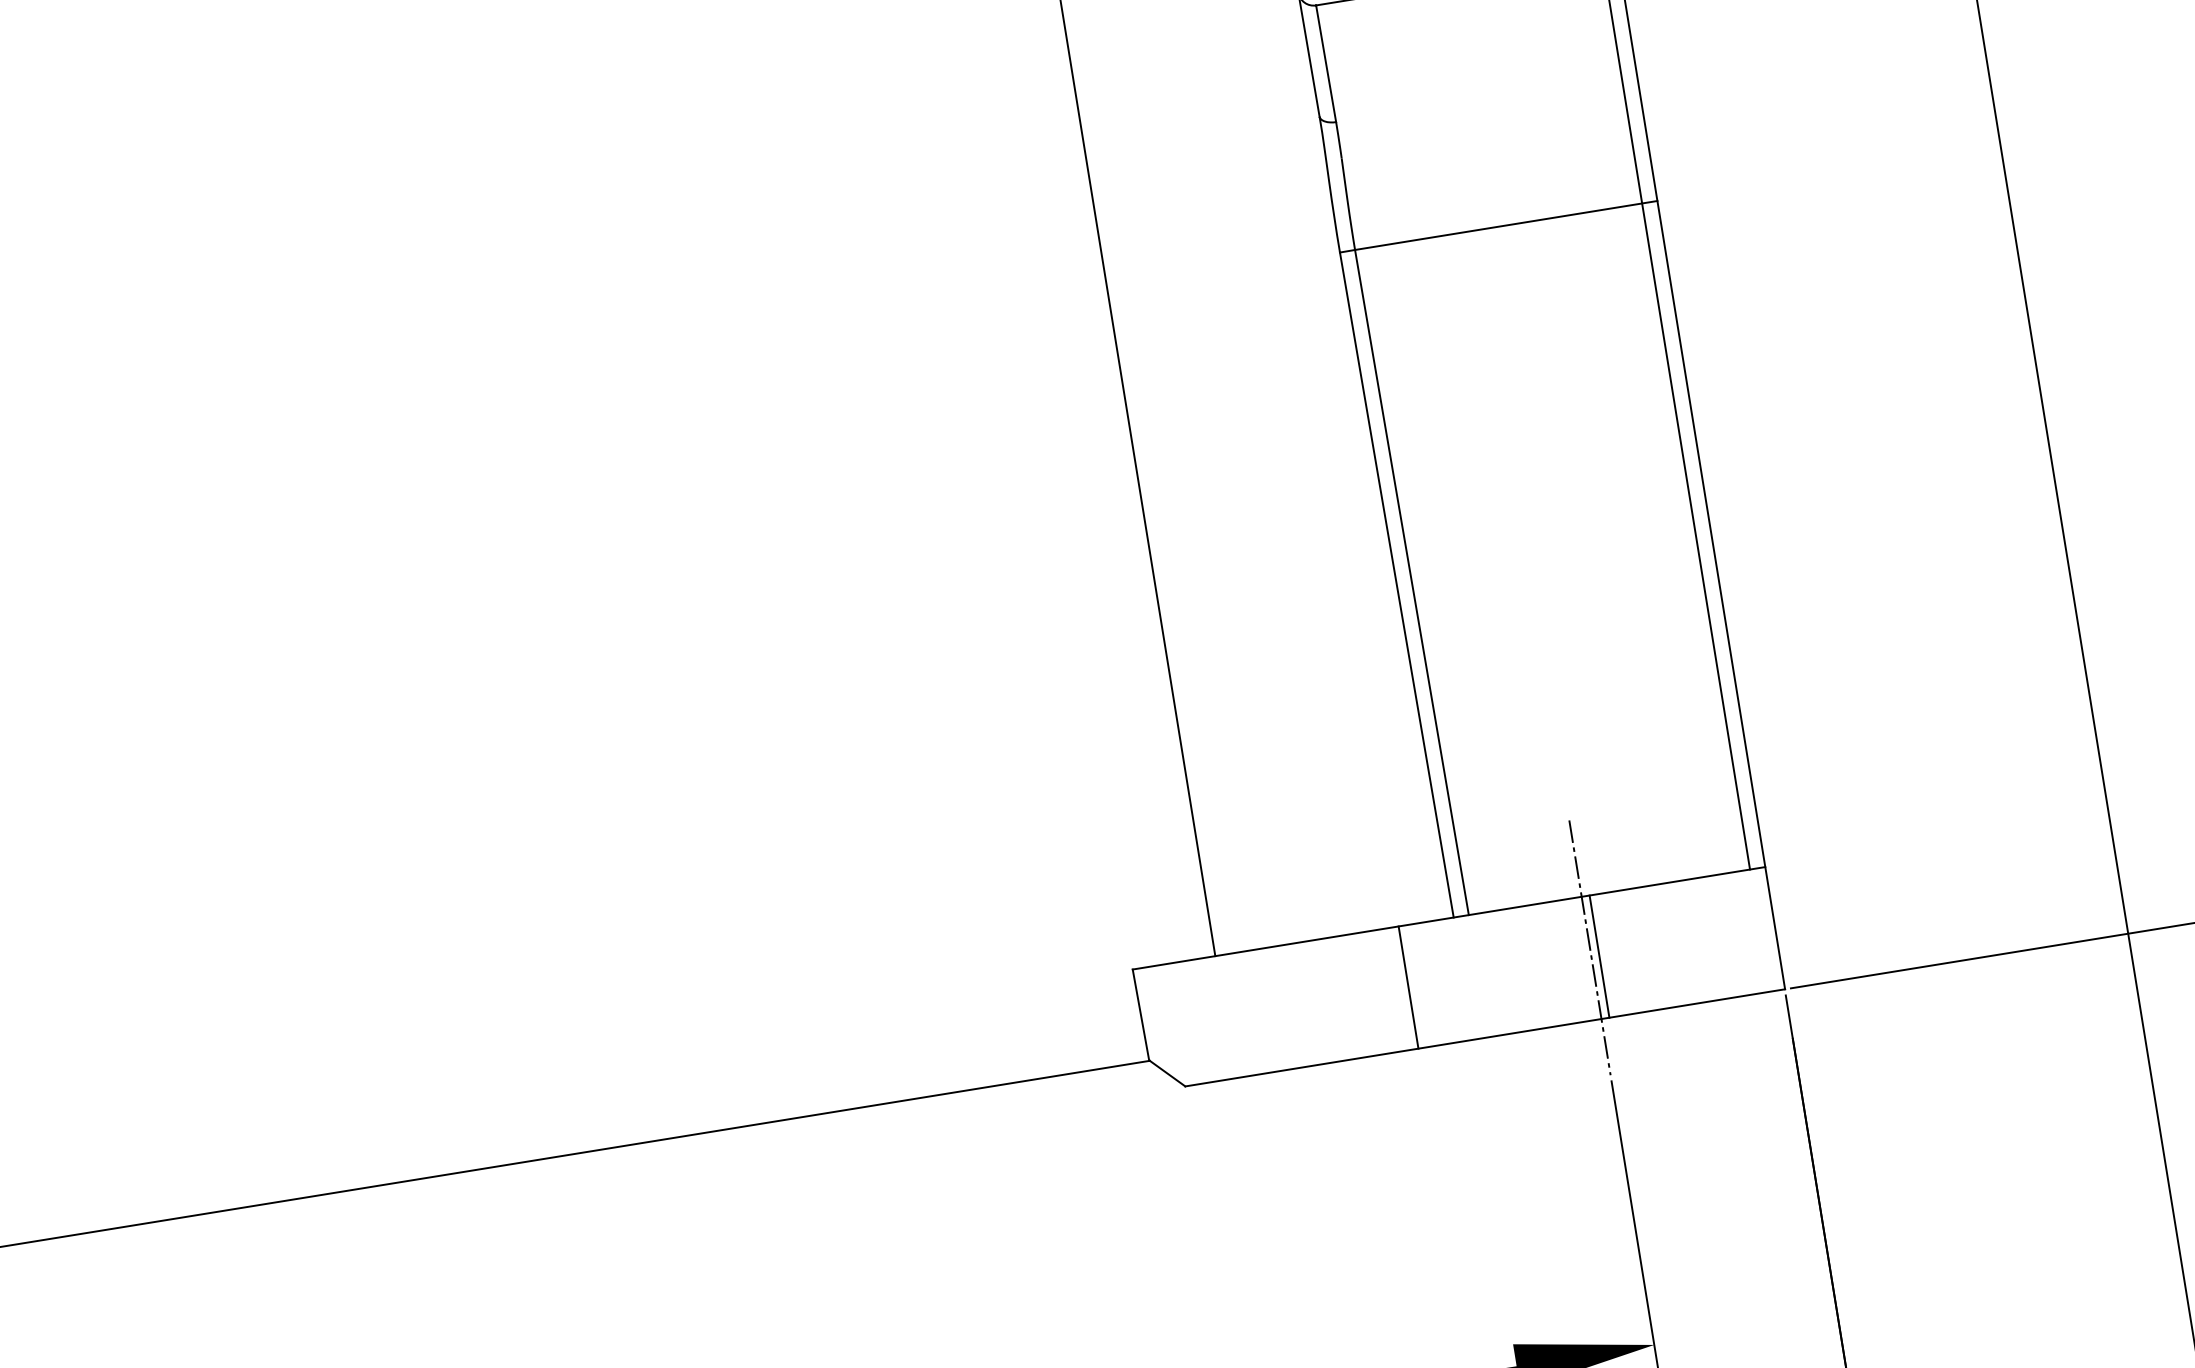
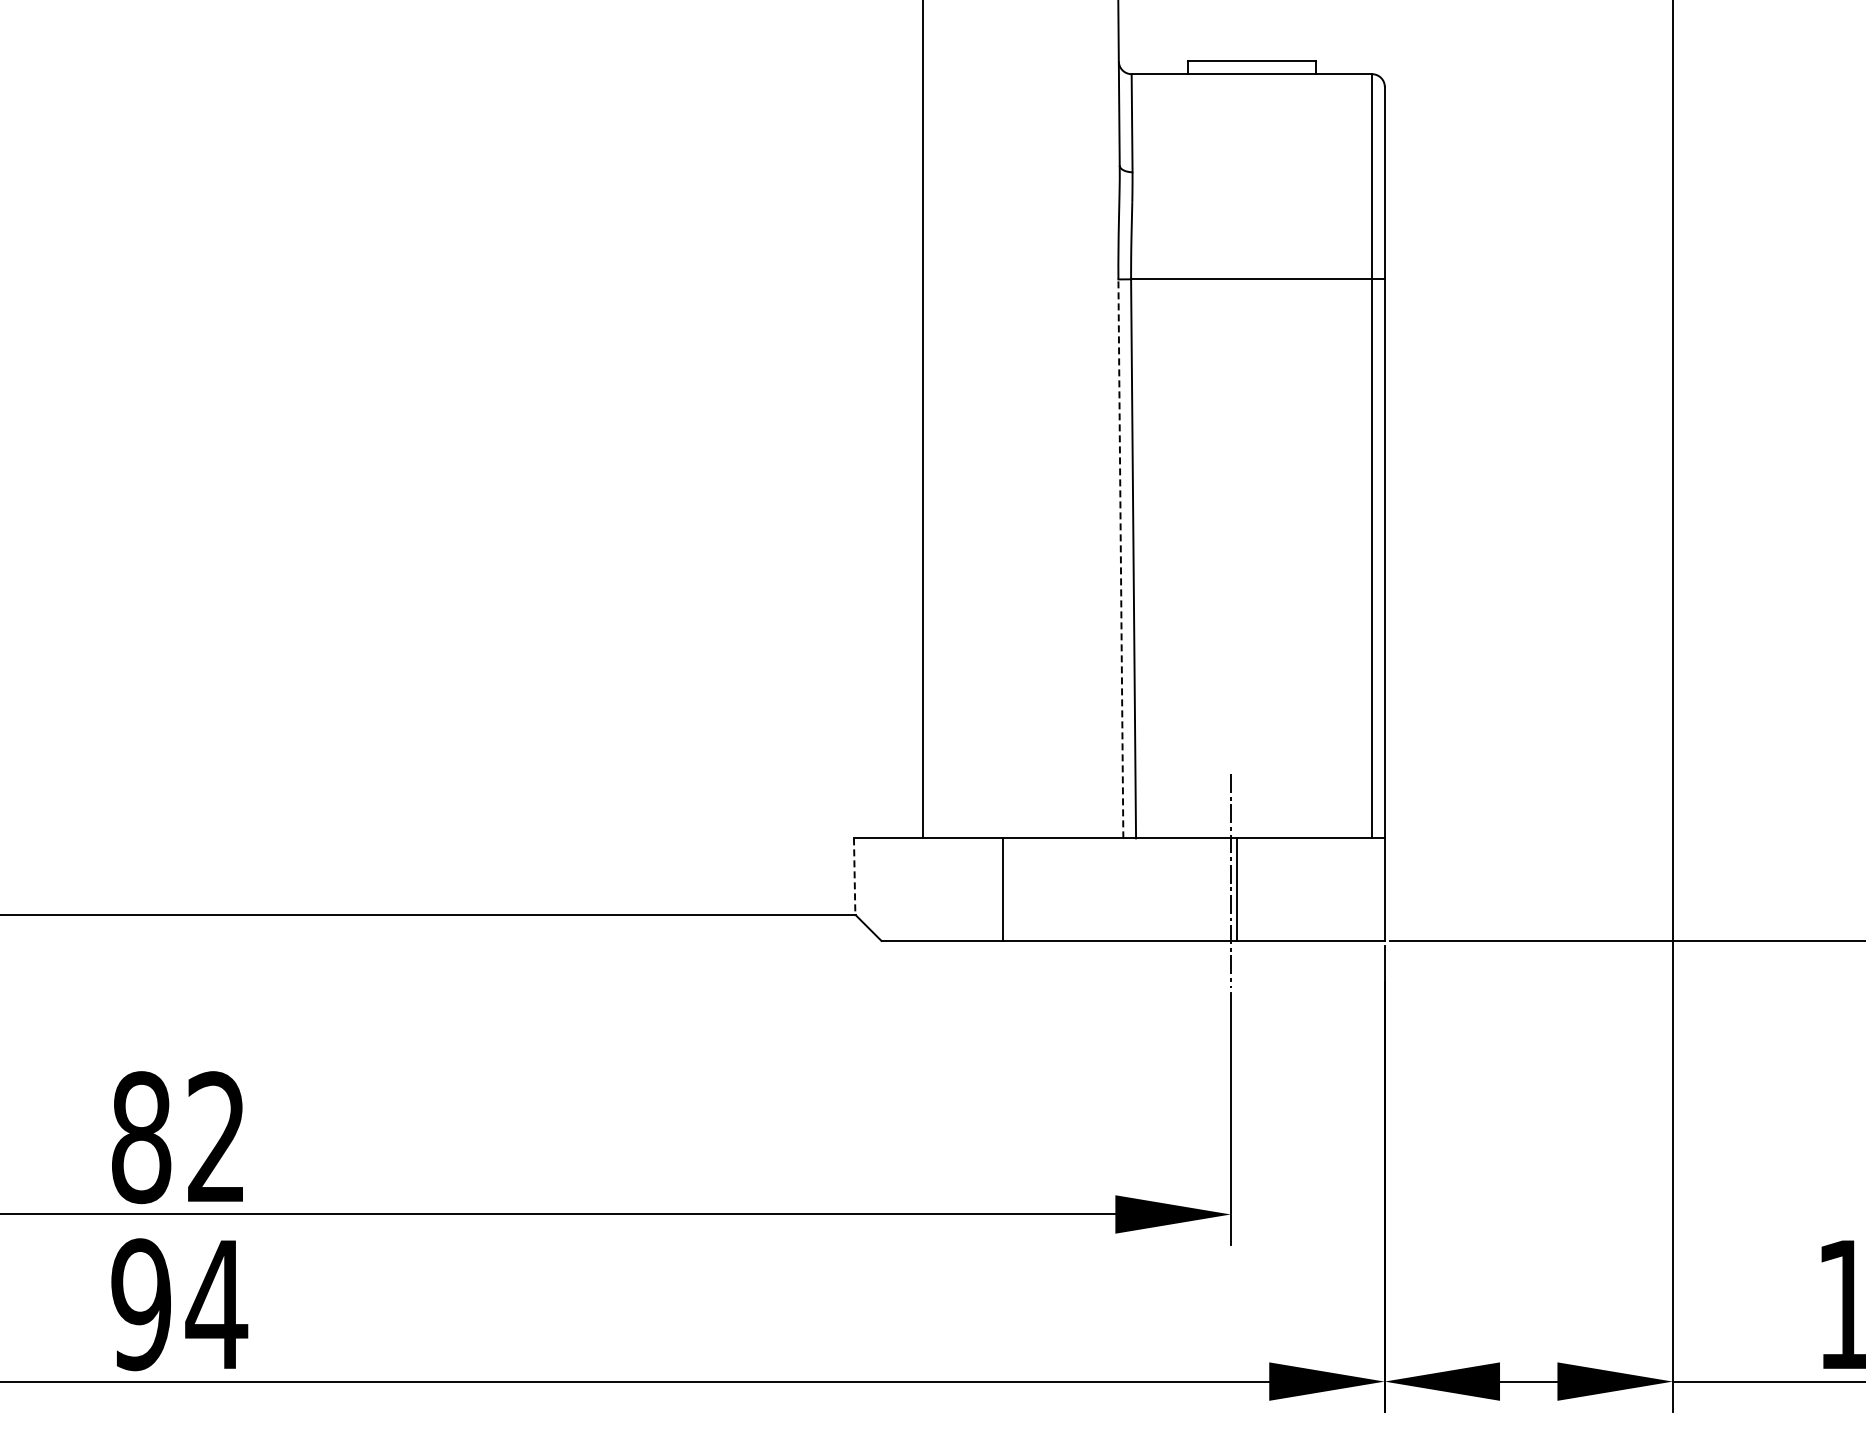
line: (1396, 584) -> (1120, 558), solid -> dashed
line: (1408, 987) -> (1003, 889), moved
line: (1140, 1016) -> (854, 877), solid -> dashed

